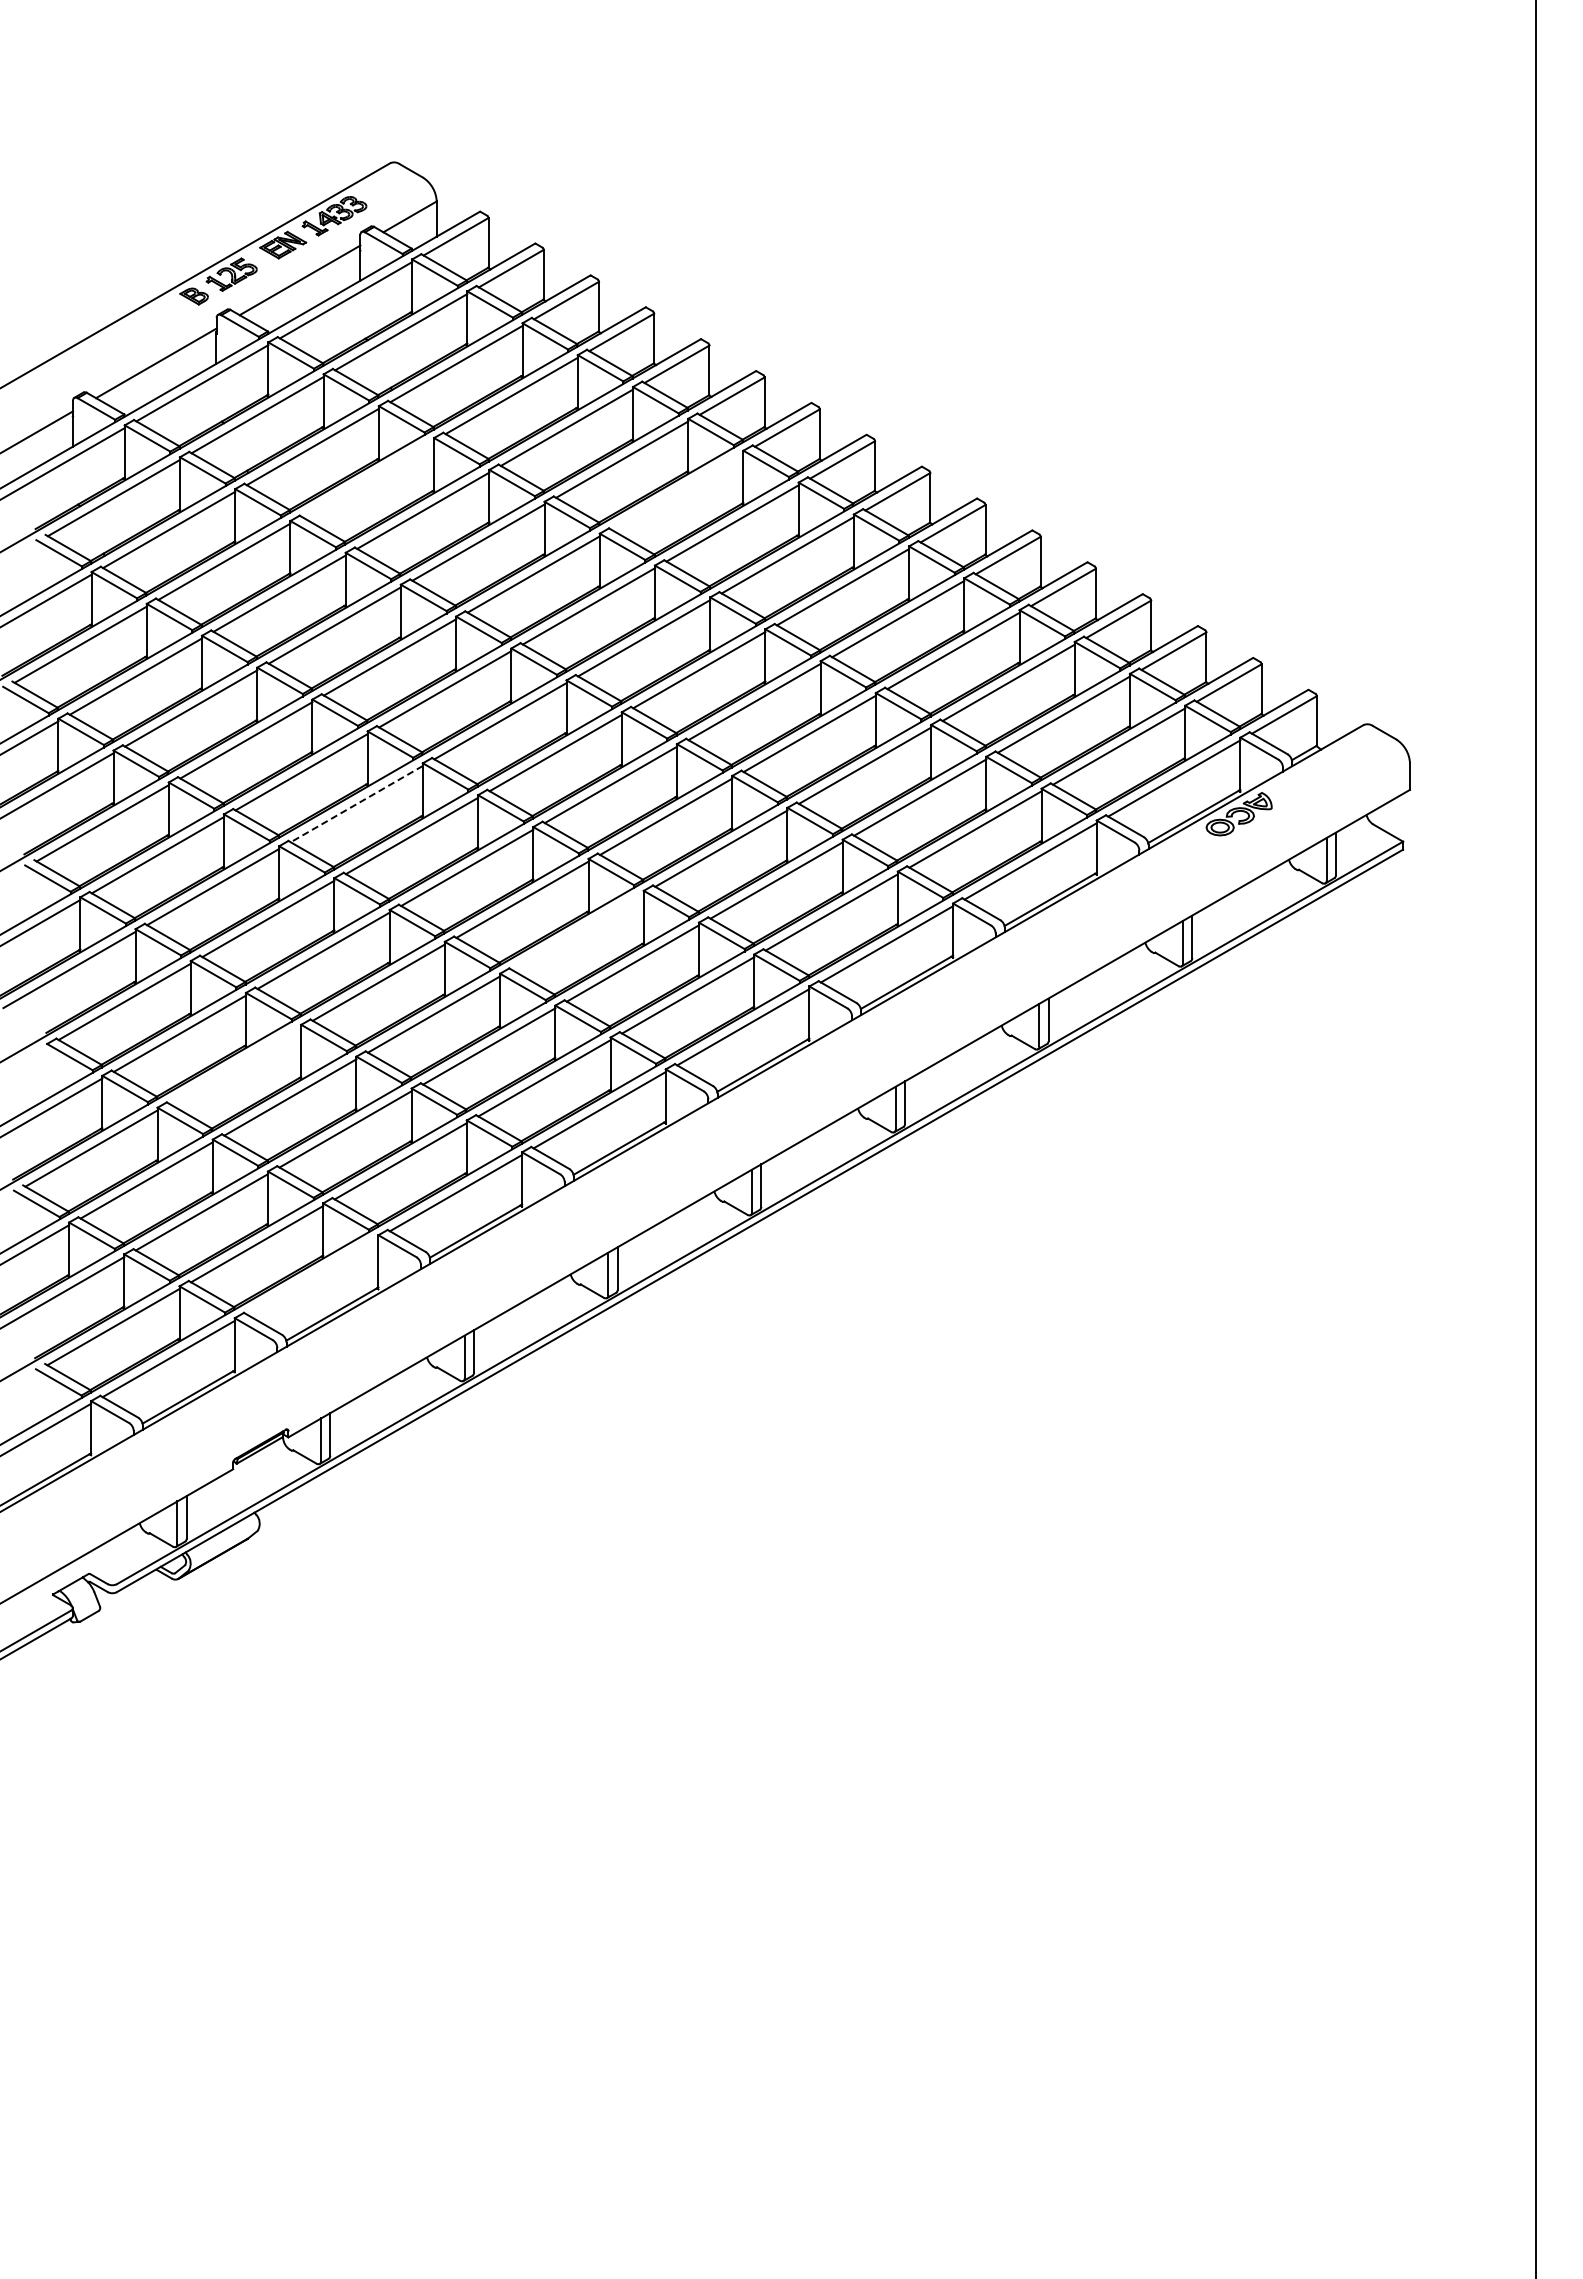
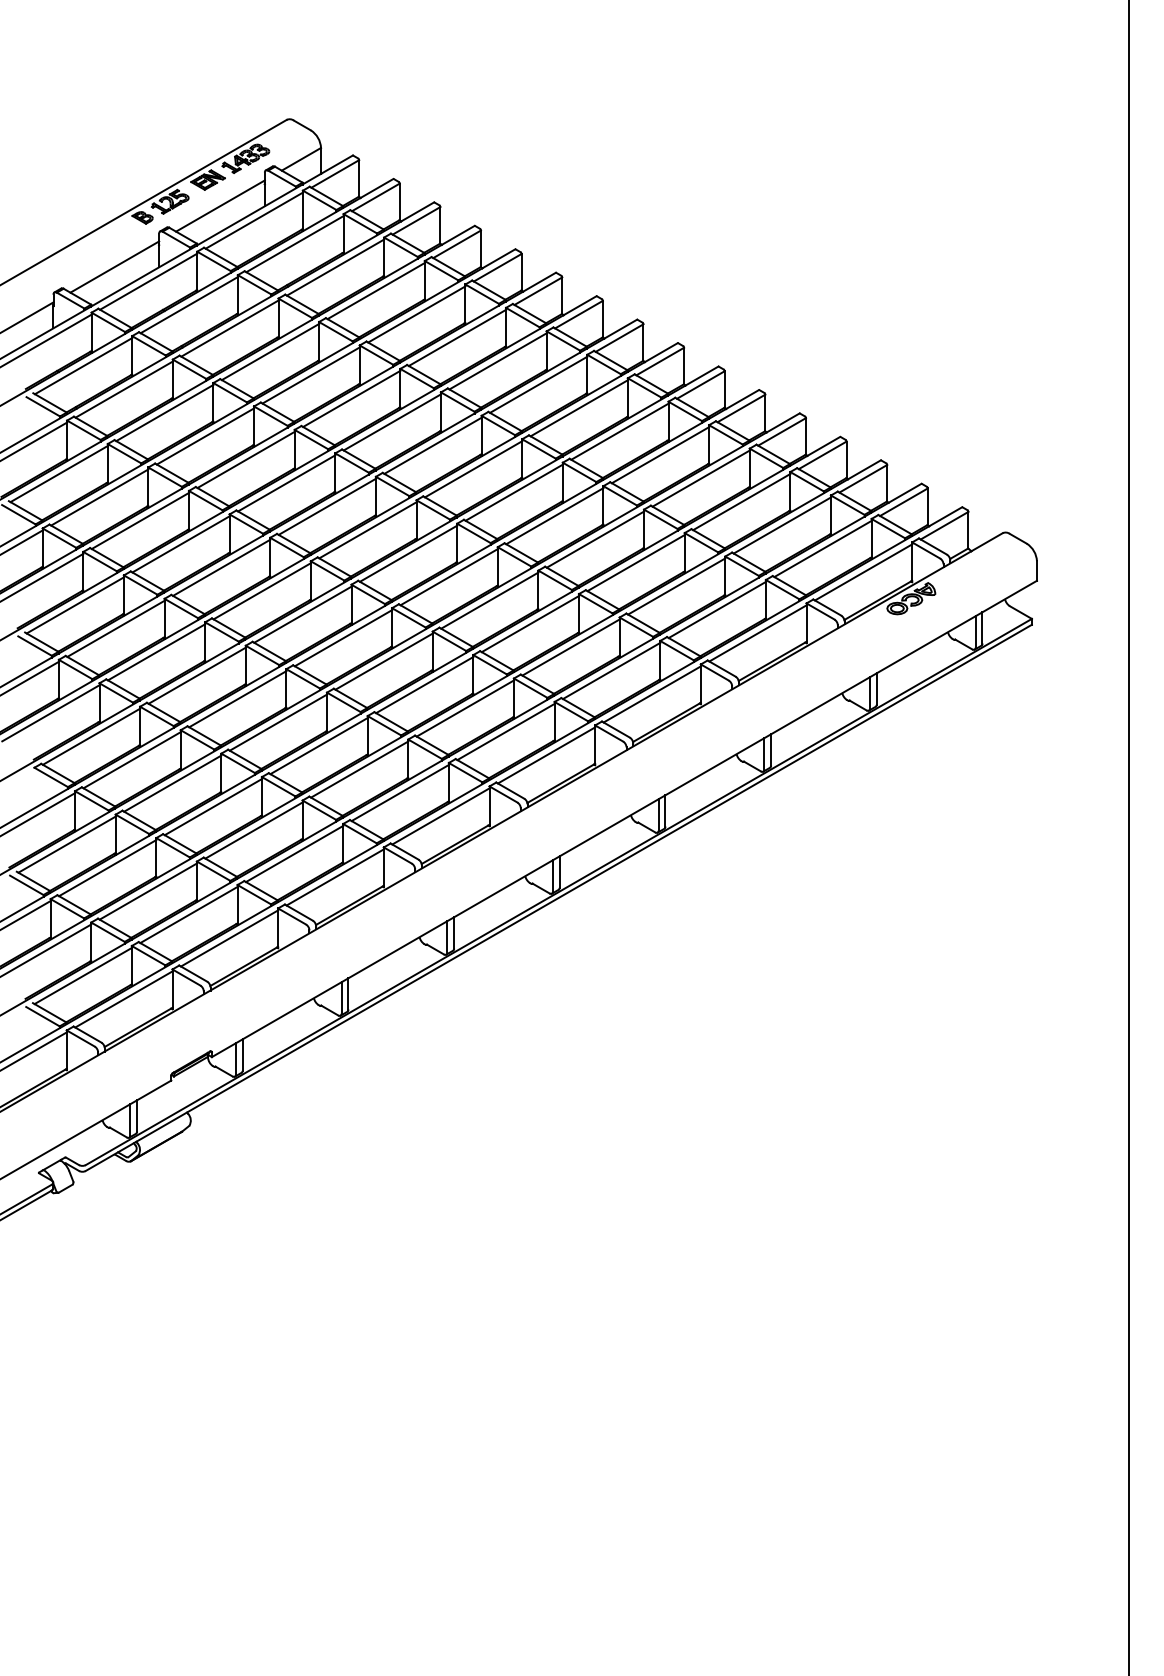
line: (367, 478) -> (270, 351), added
line: (677, 491) -> (498, 361), added
line: (356, 804) -> (262, 591), dashed -> solid
line: (577, 931) -> (424, 684), added
line: (235, 1065) -> (173, 783), added
line: (312, 1275) -> (229, 938), added

